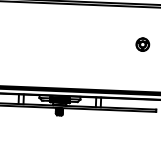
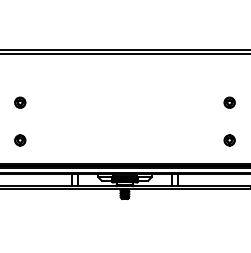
part: (142, 44) -> (229, 102), size x0.62
part: (141, 73) -> (229, 140), added

